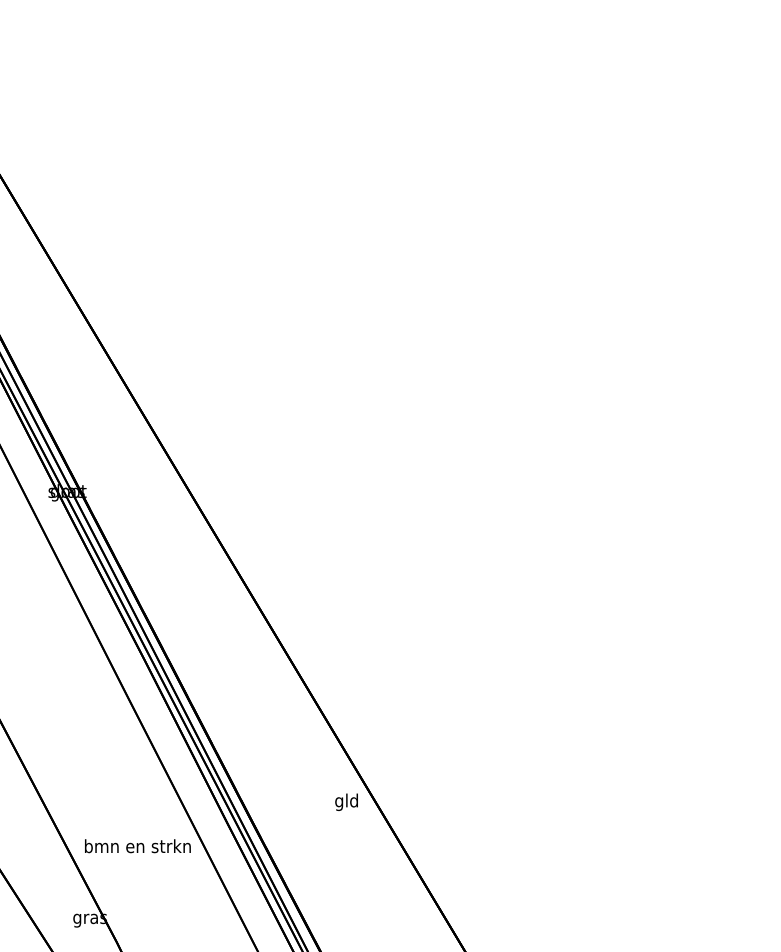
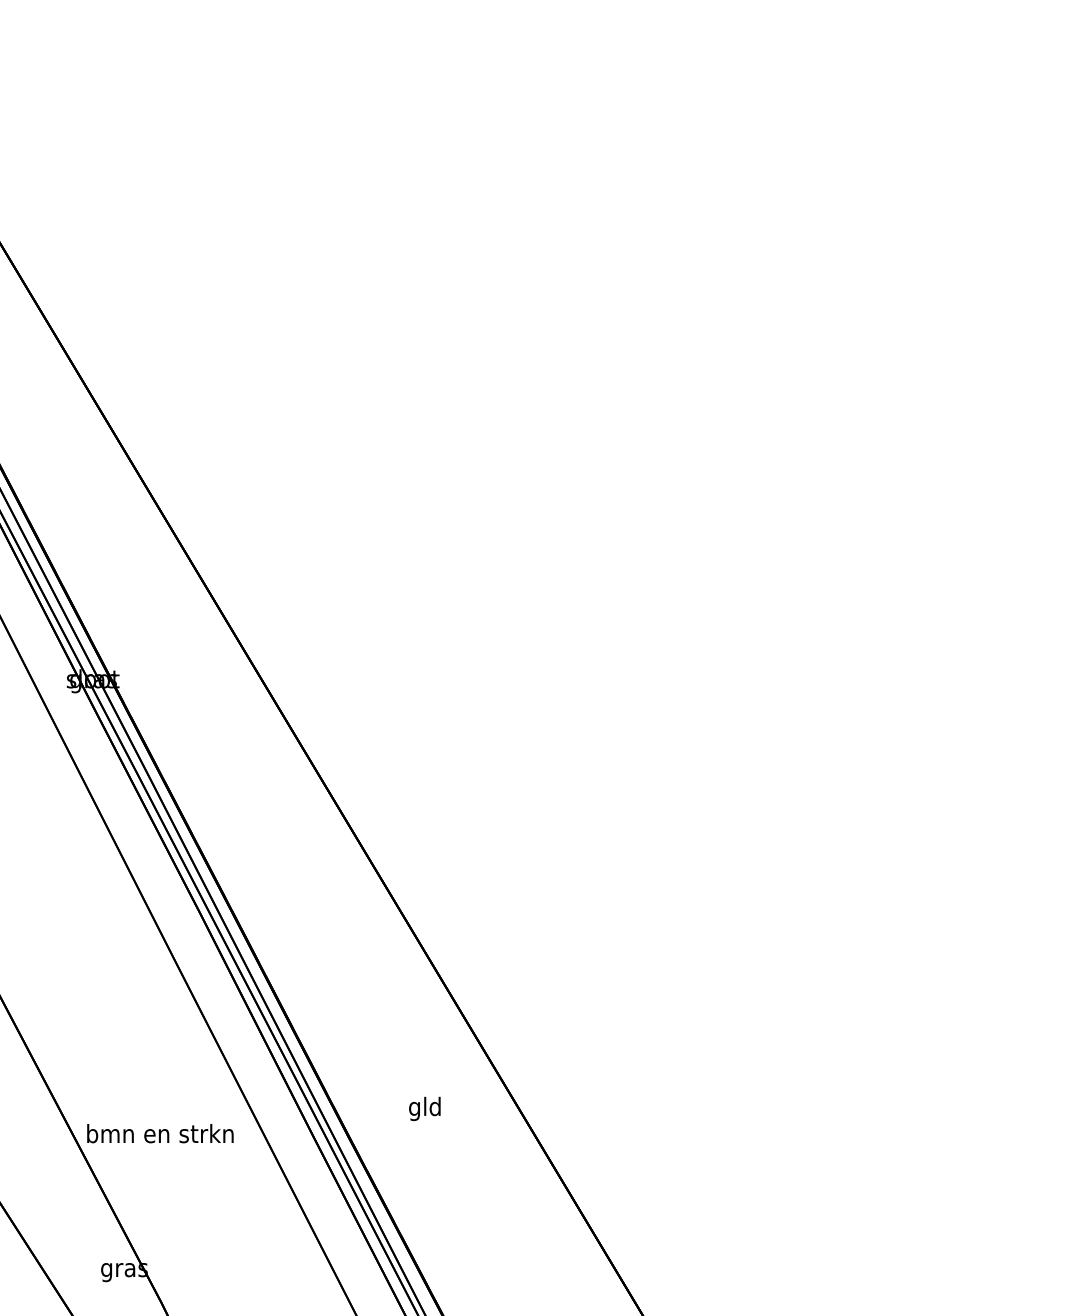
text: (346, 801) -> (424, 1108), moved
text: (137, 846) -> (160, 1133), moved

